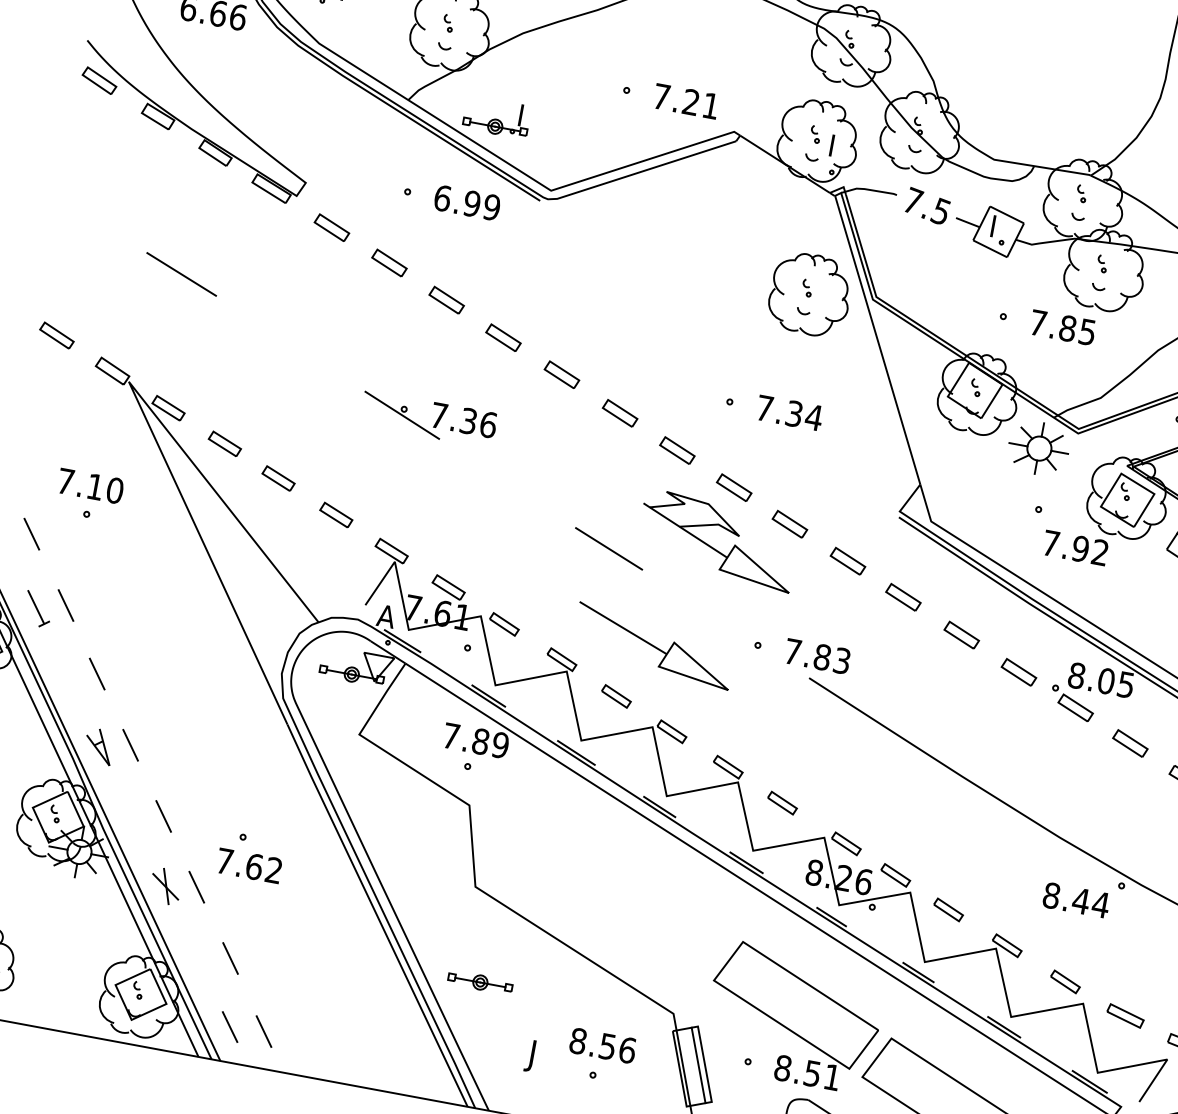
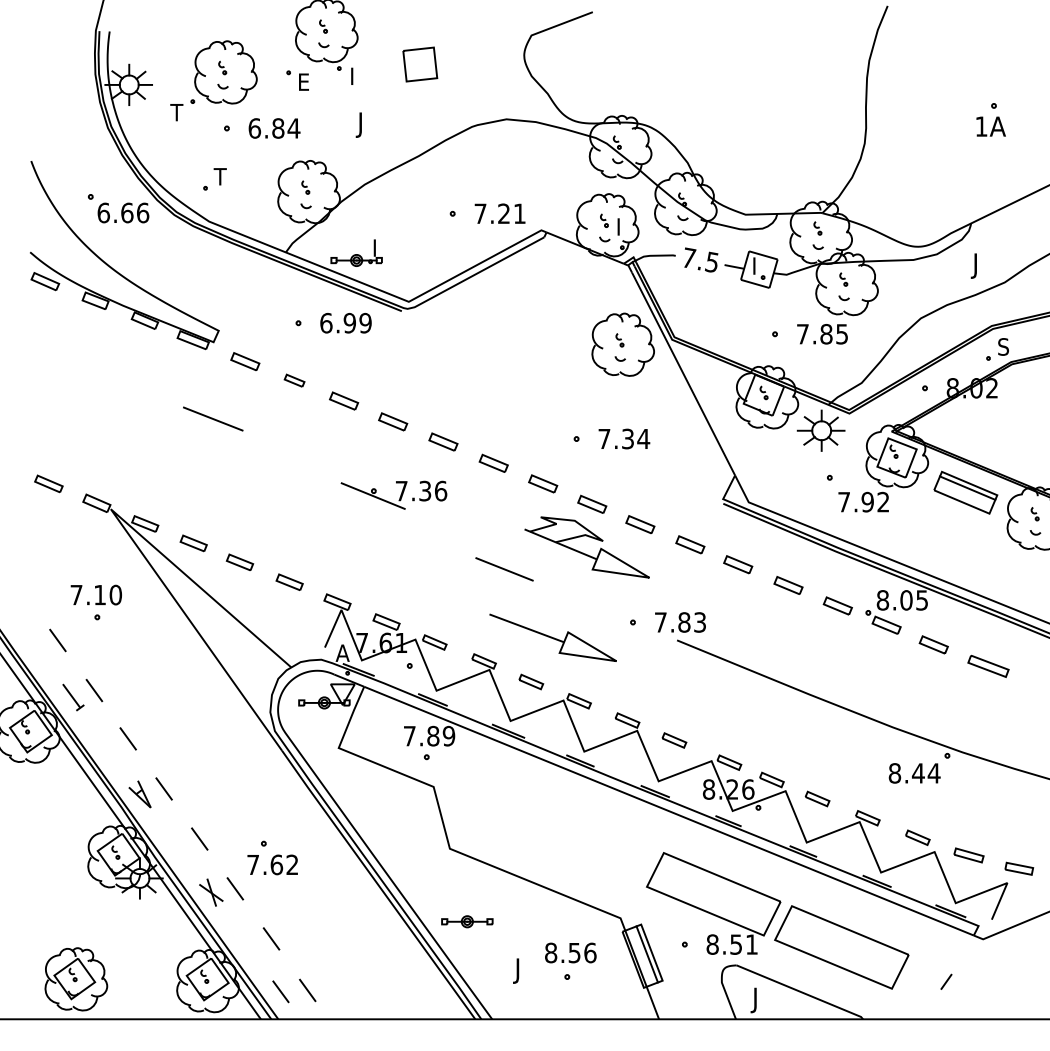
part: (389, 262) -> (294, 380), size x0.7
line: (182, 273) -> (213, 418), moved
part: (434, 423) -> (399, 497), moved

